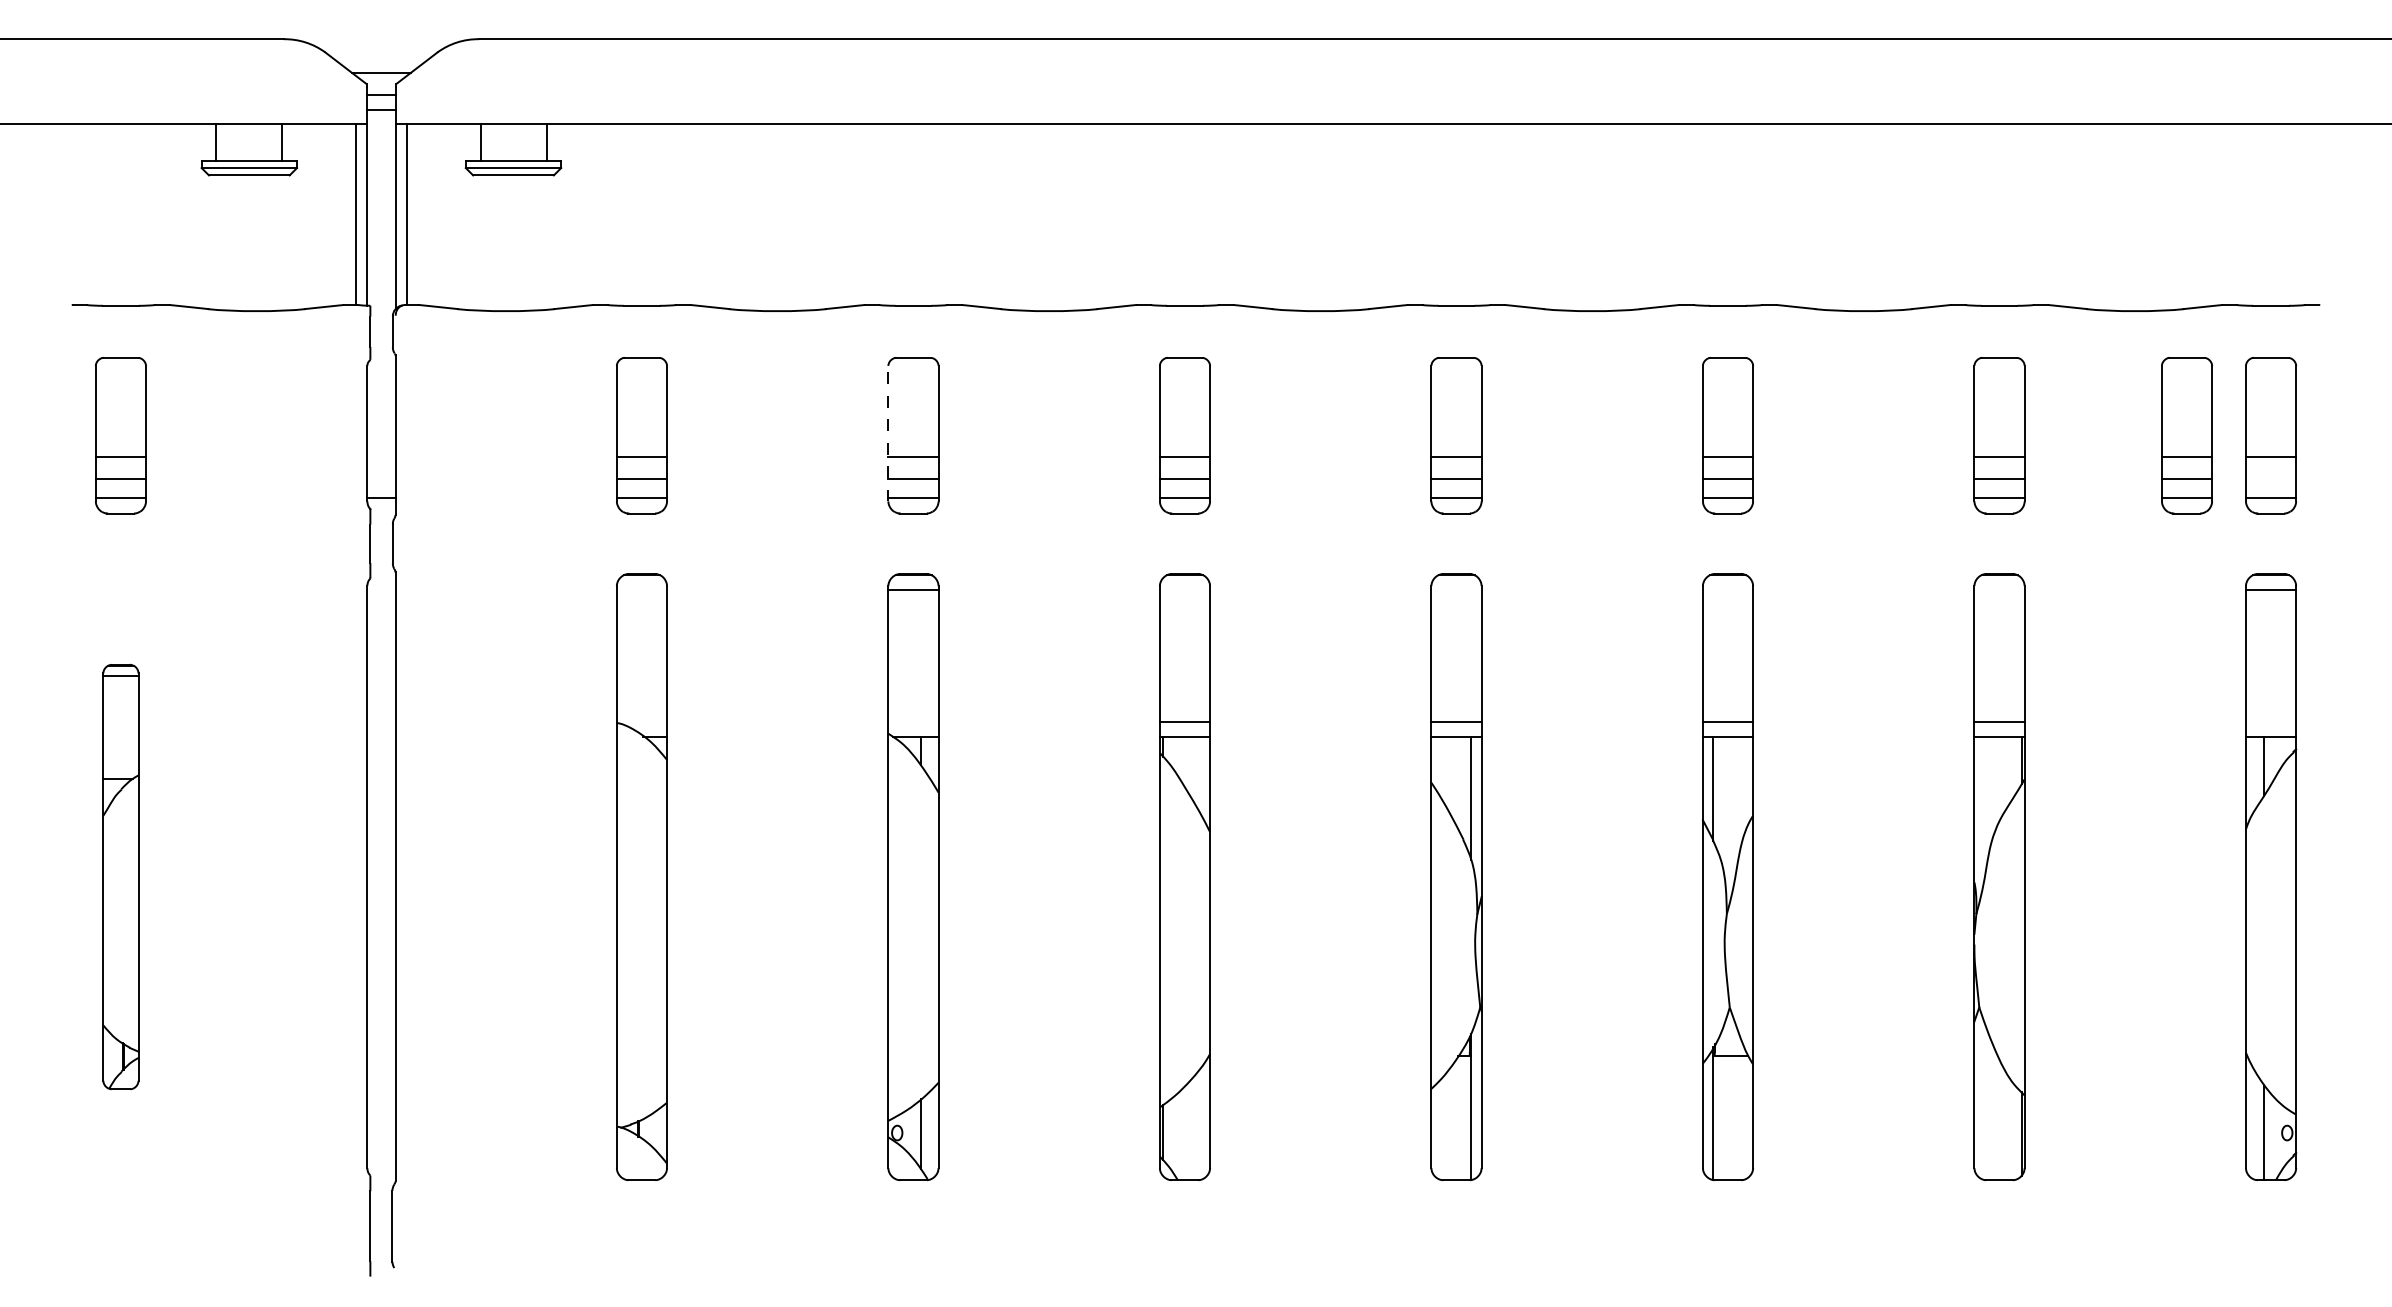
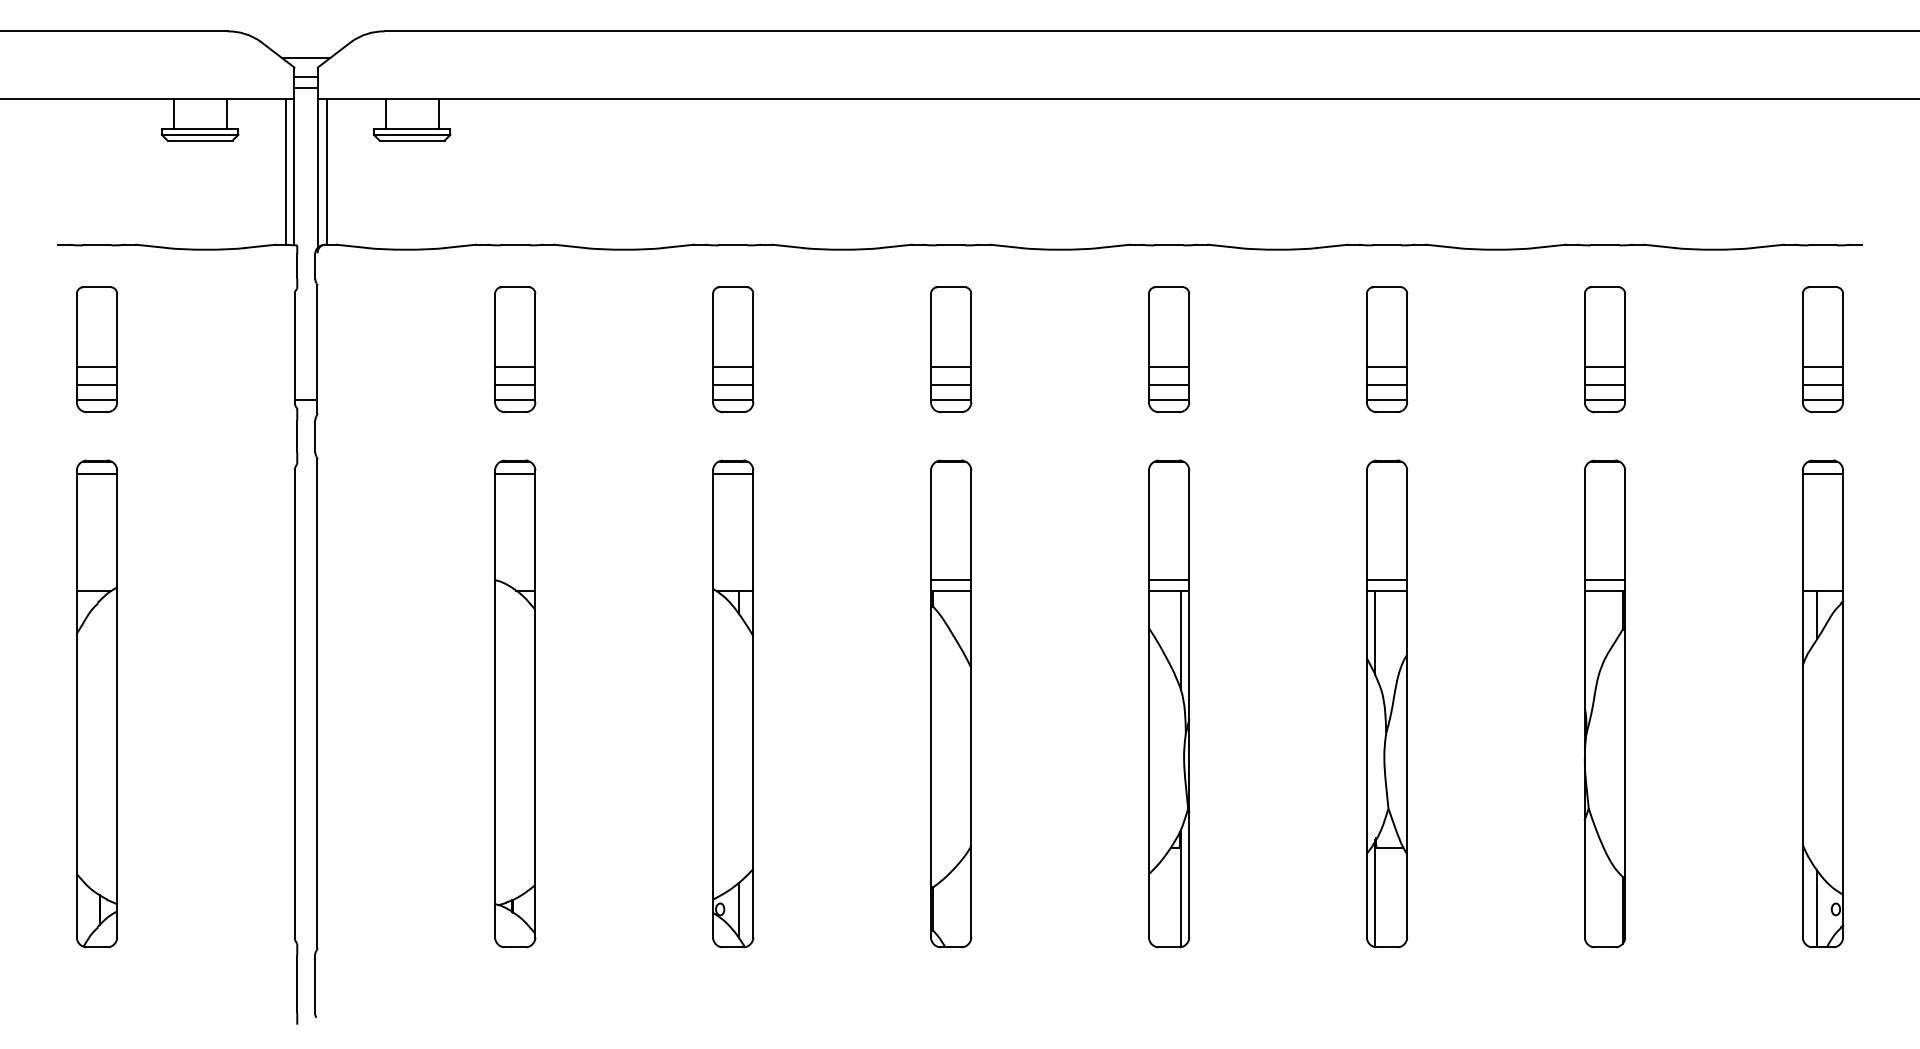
line: (888, 433) -> (713, 347), dashed -> solid
part: (2186, 435) -> (1755, 349), removed
line: (2270, 479) -> (1822, 384), added
line: (641, 590) -> (514, 473), added
part: (120, 876) -> (96, 703), size x1.43

